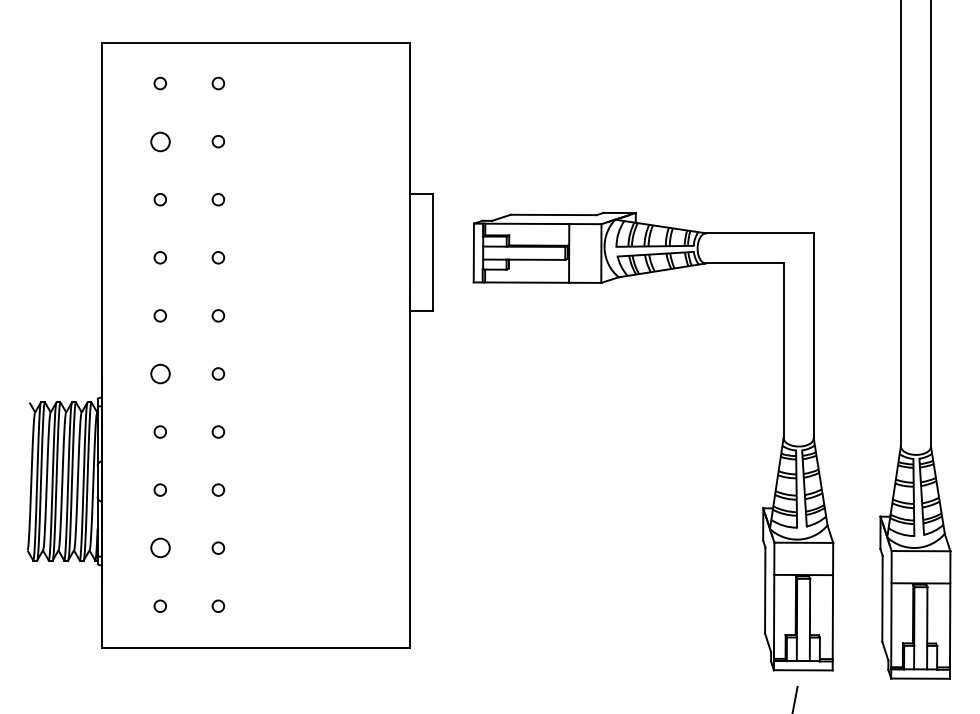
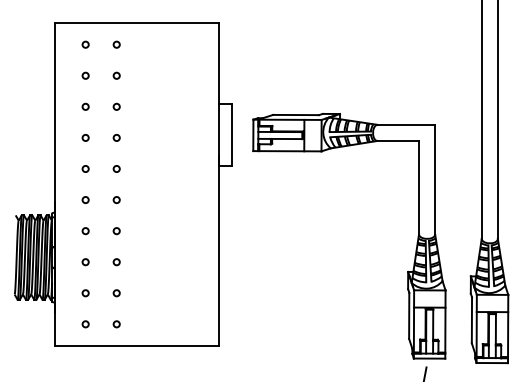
circle: (160, 141) -> (85, 75), size x0.62
circle: (160, 372) -> (85, 199), size x0.62
circle: (160, 548) -> (85, 293), size x0.62

